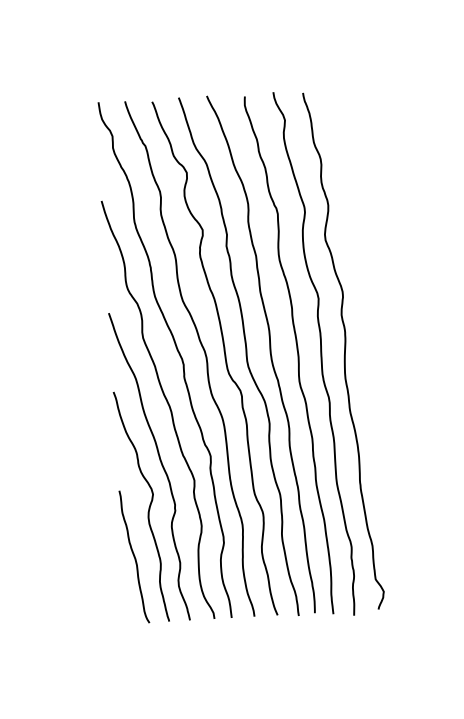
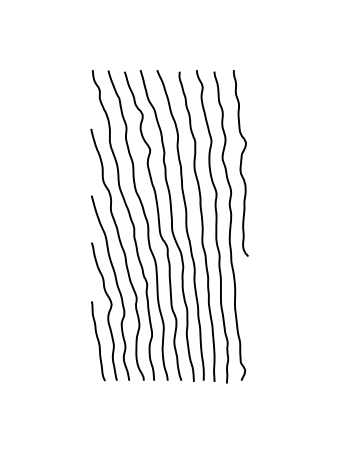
curve: (355, 244) -> (240, 163), added

